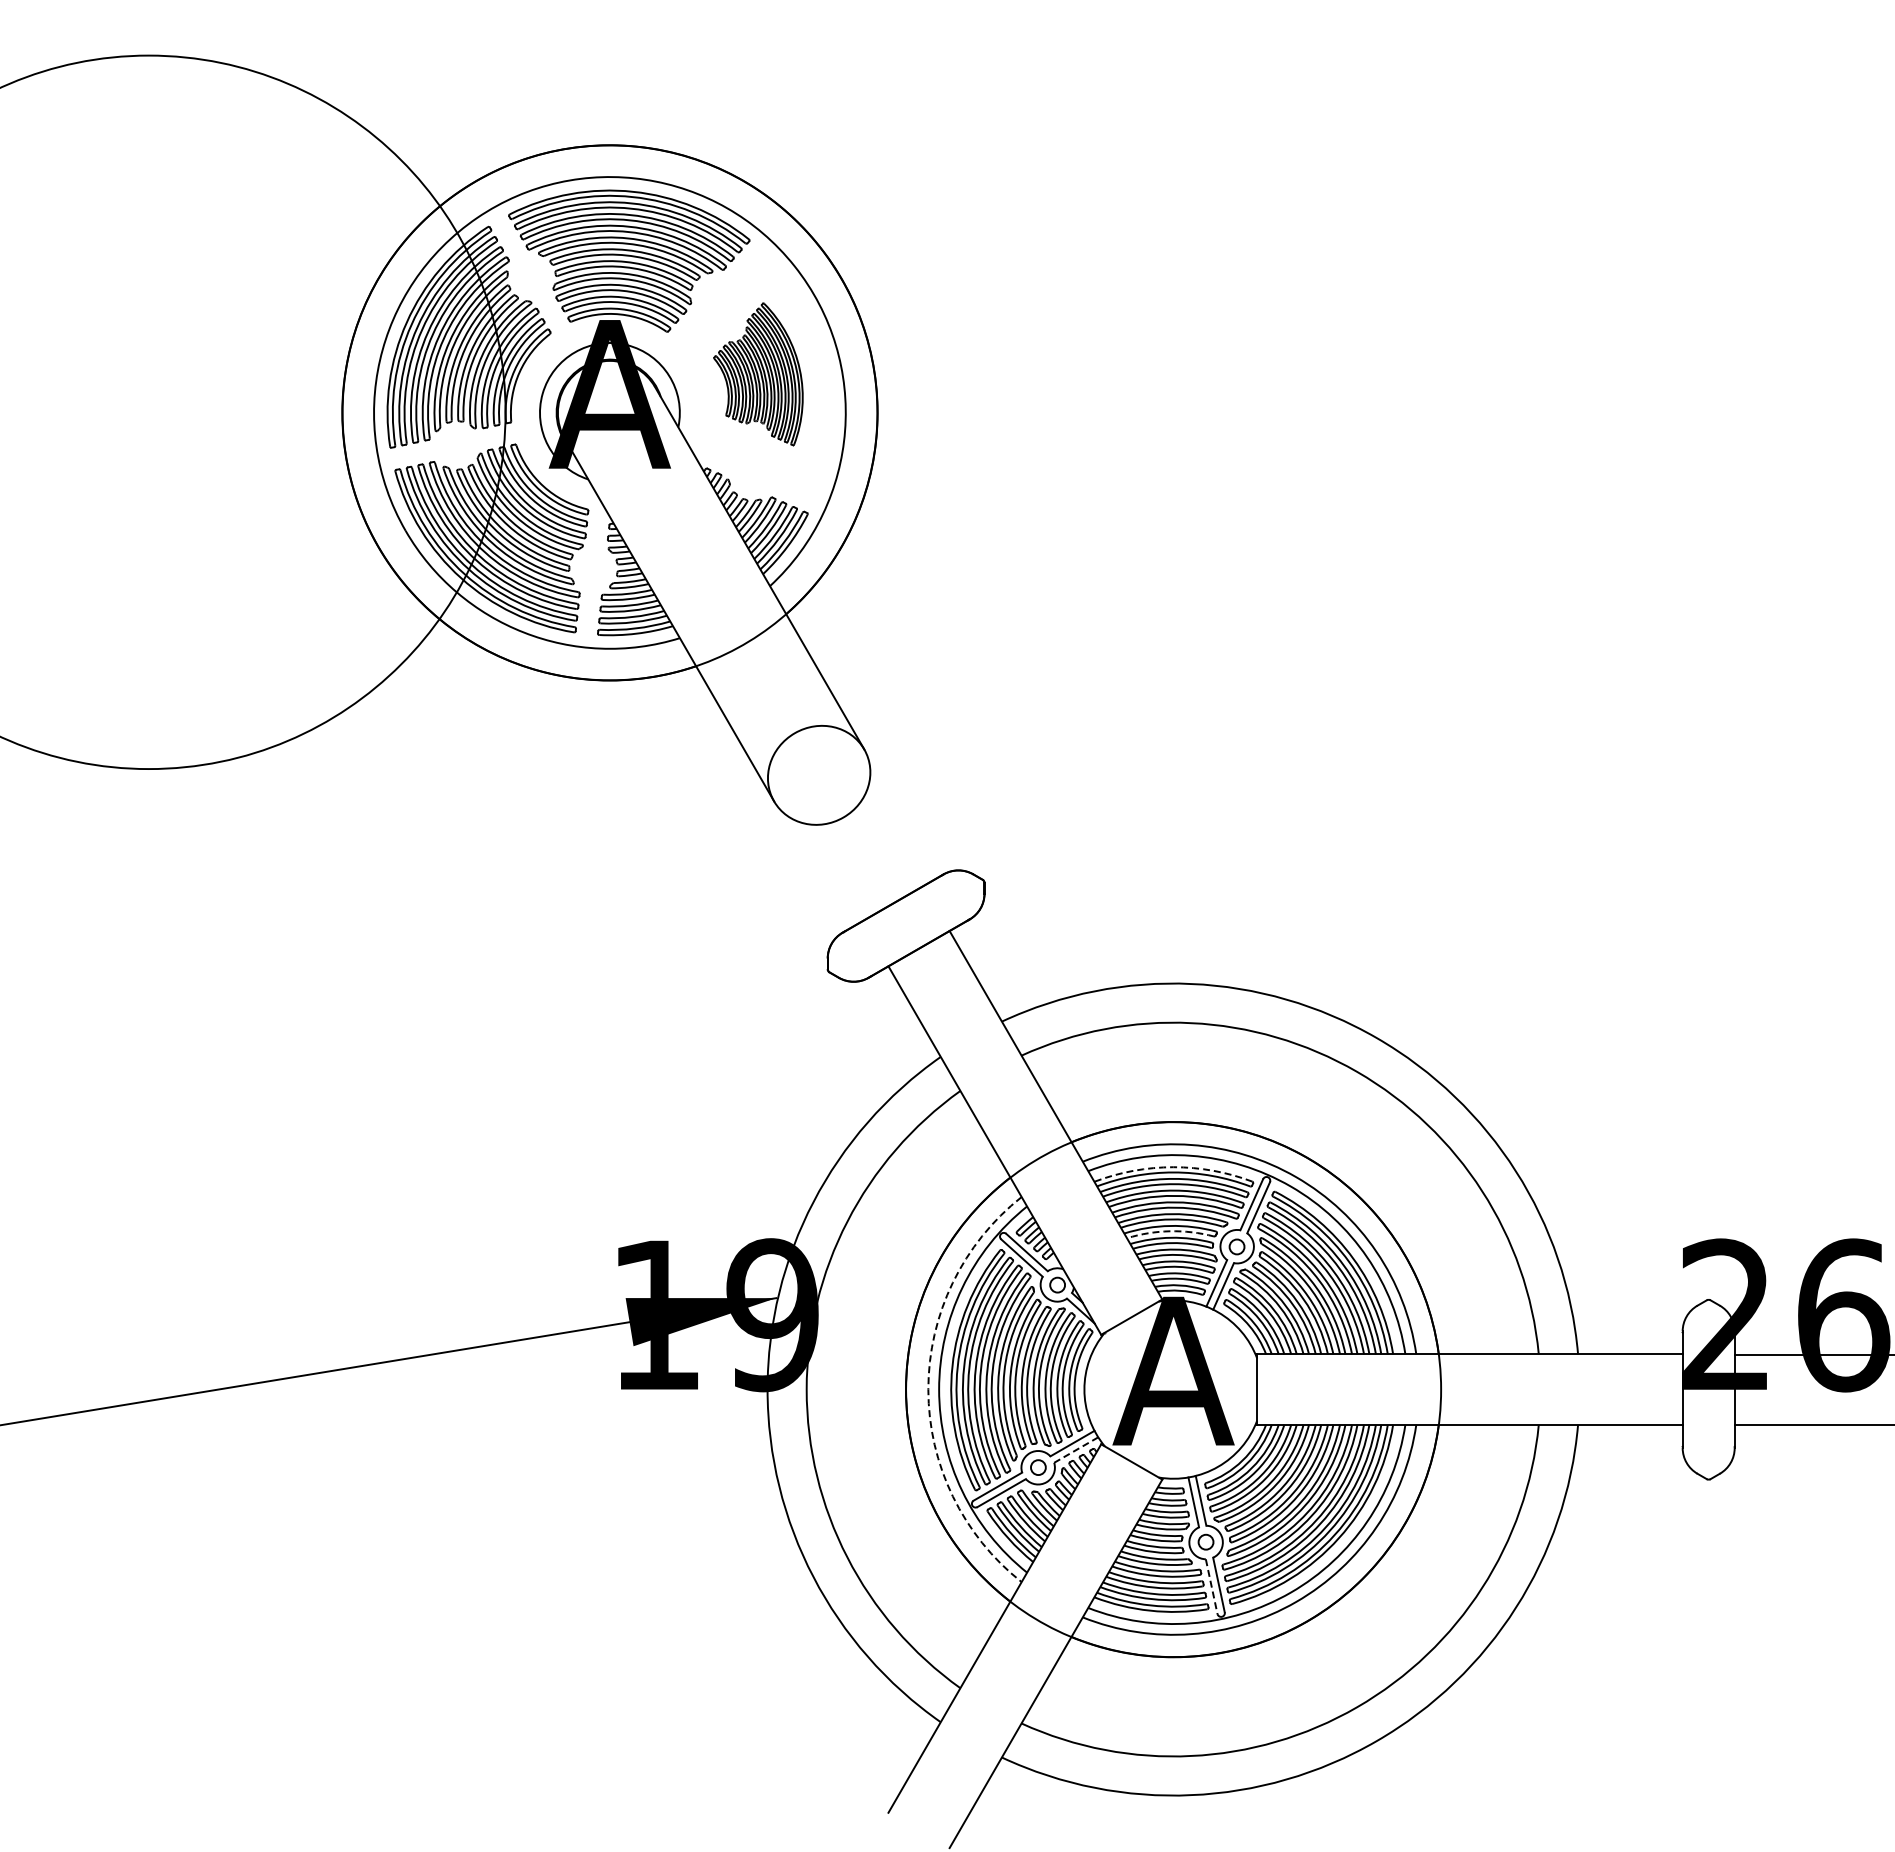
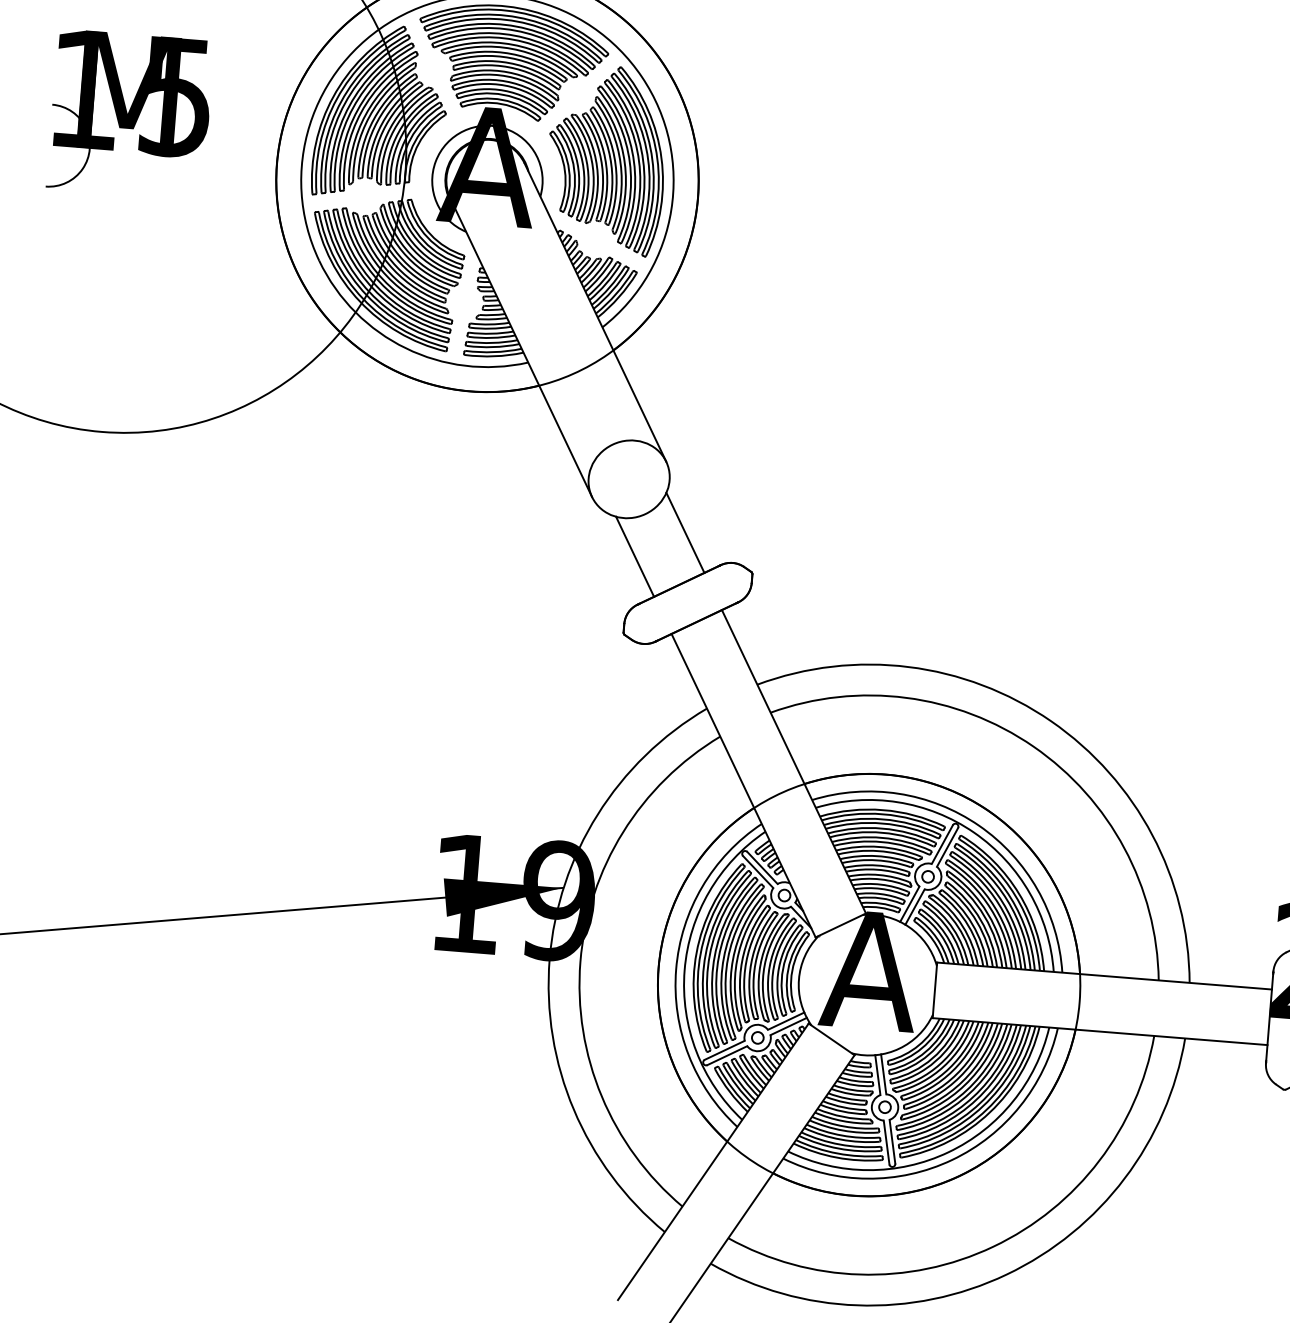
part: (152, 364) -> (130, 113), added
part: (758, 374) -> (606, 160), size x1.67
line: (895, 836) -> (685, 532), added
line: (834, 872) -> (635, 556), added
arc: (1173, 1167) -> (883, 810), dashed -> solid
arc: (1170, 1231) -> (876, 860), dashed -> solid
arc: (928, 1389) -> (676, 969), dashed -> solid
line: (1075, 1450) -> (788, 1026), dashed -> solid
line: (1211, 1587) -> (886, 1143), dashed -> solid

